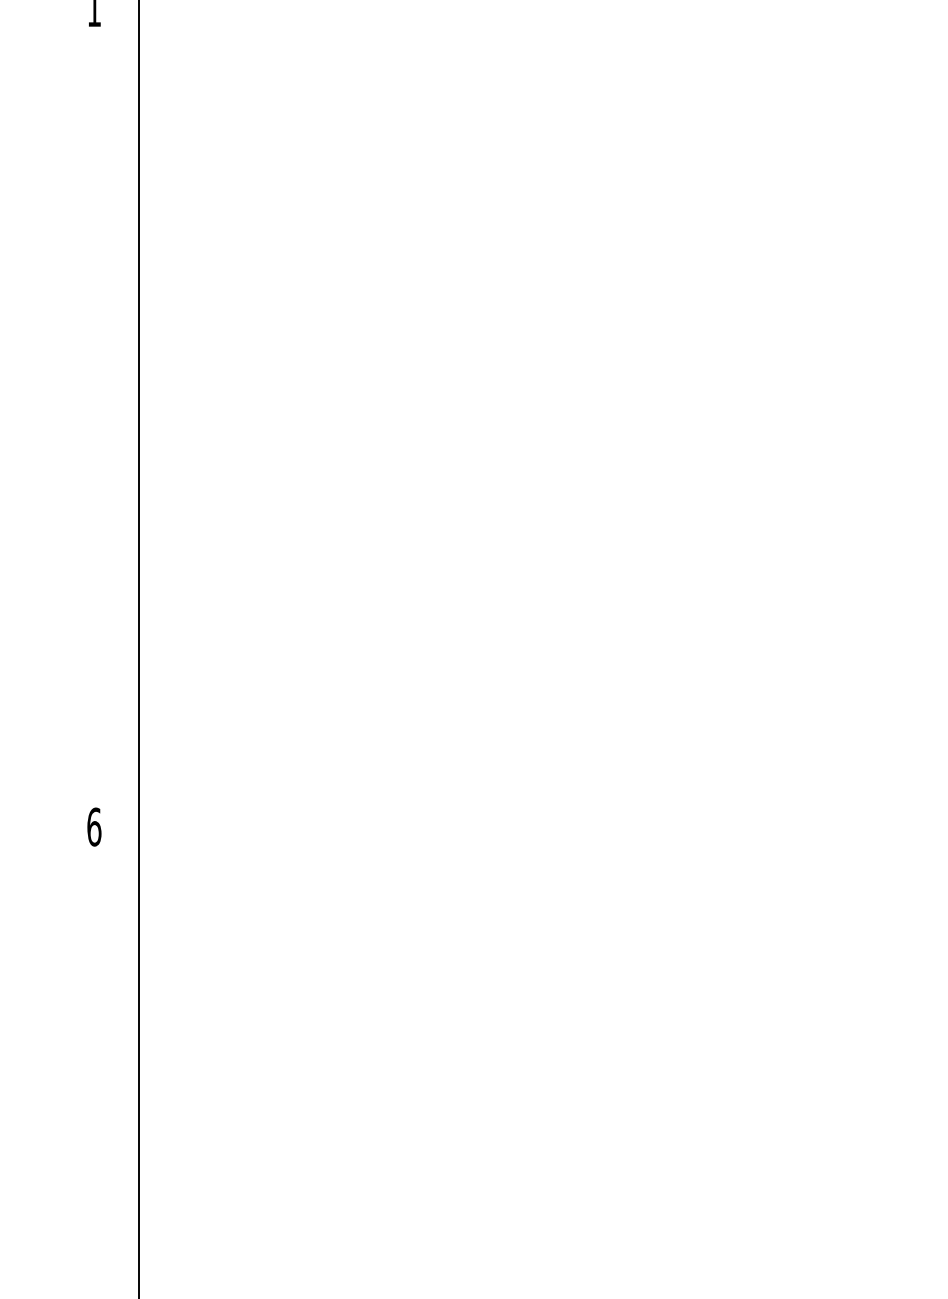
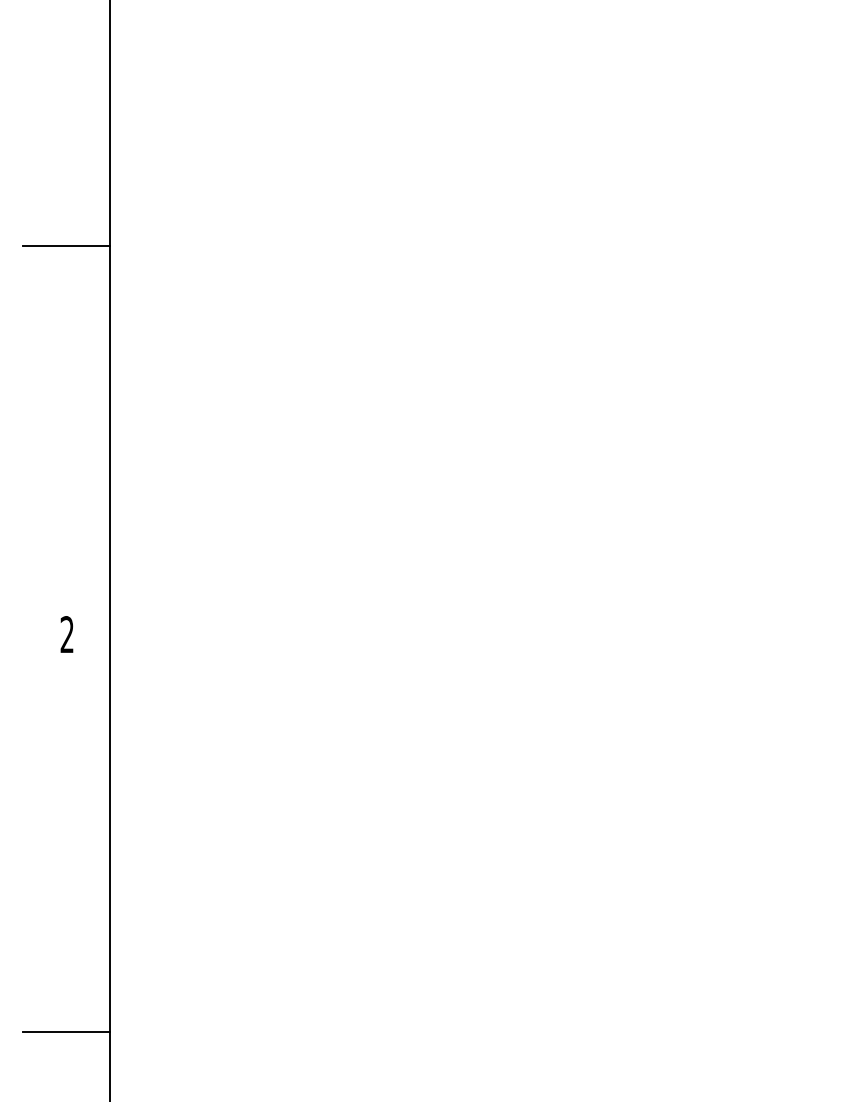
line: (92, 421) -> (65, 245), added
text: (94, 826) -> (67, 634), 6 -> 2
line: (92, 1240) -> (65, 1031), added

